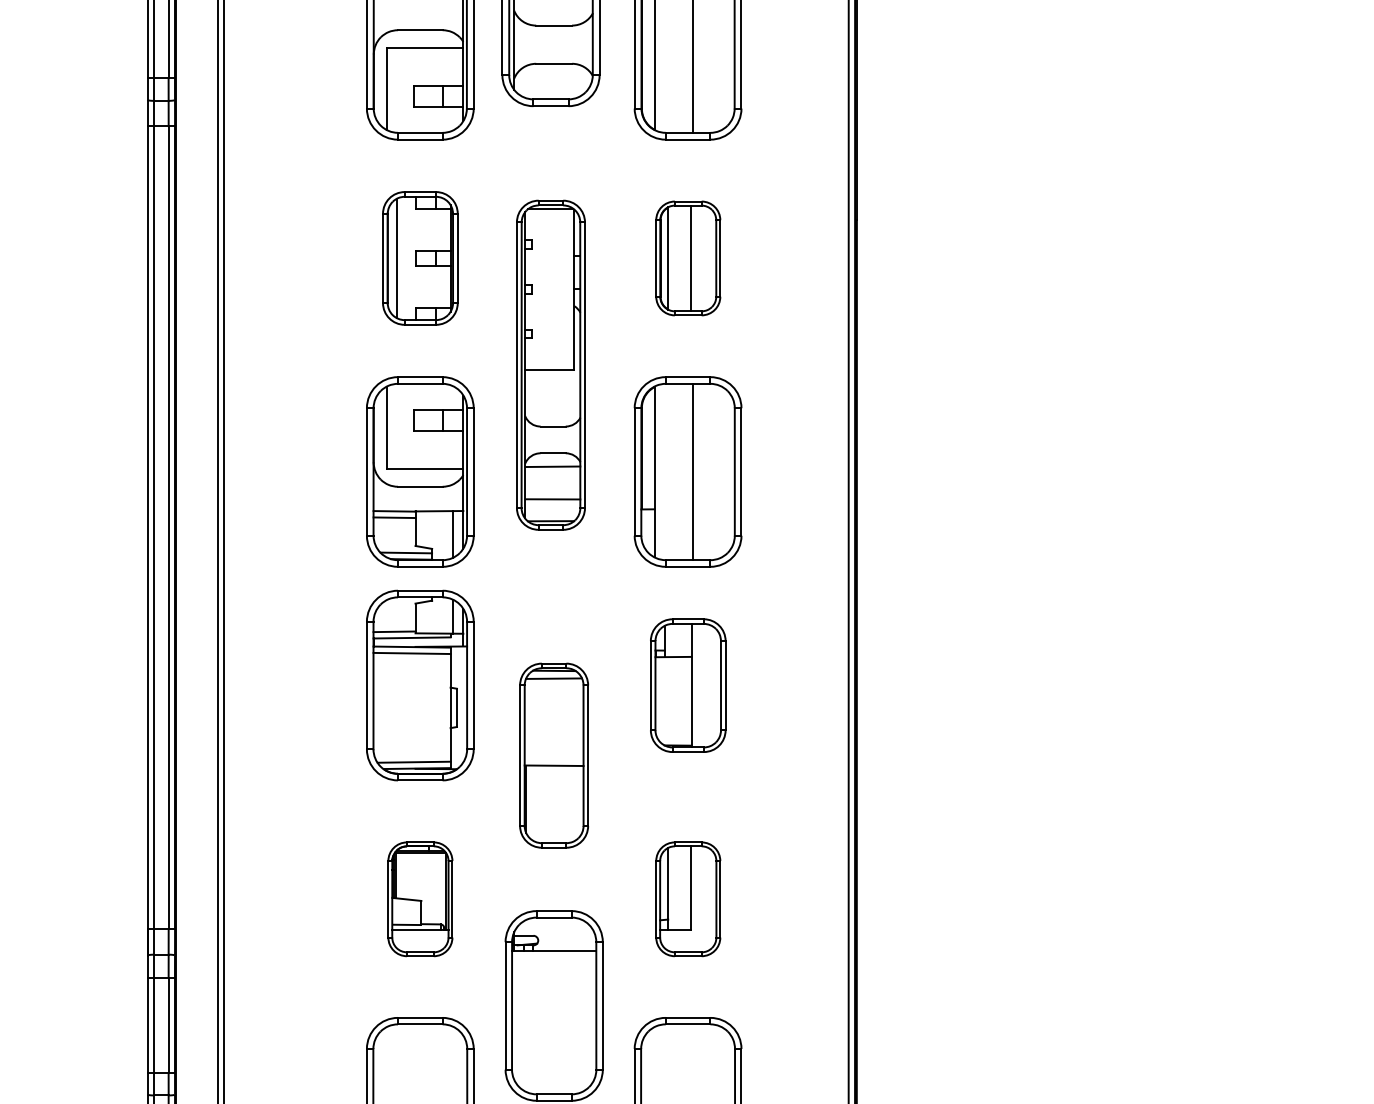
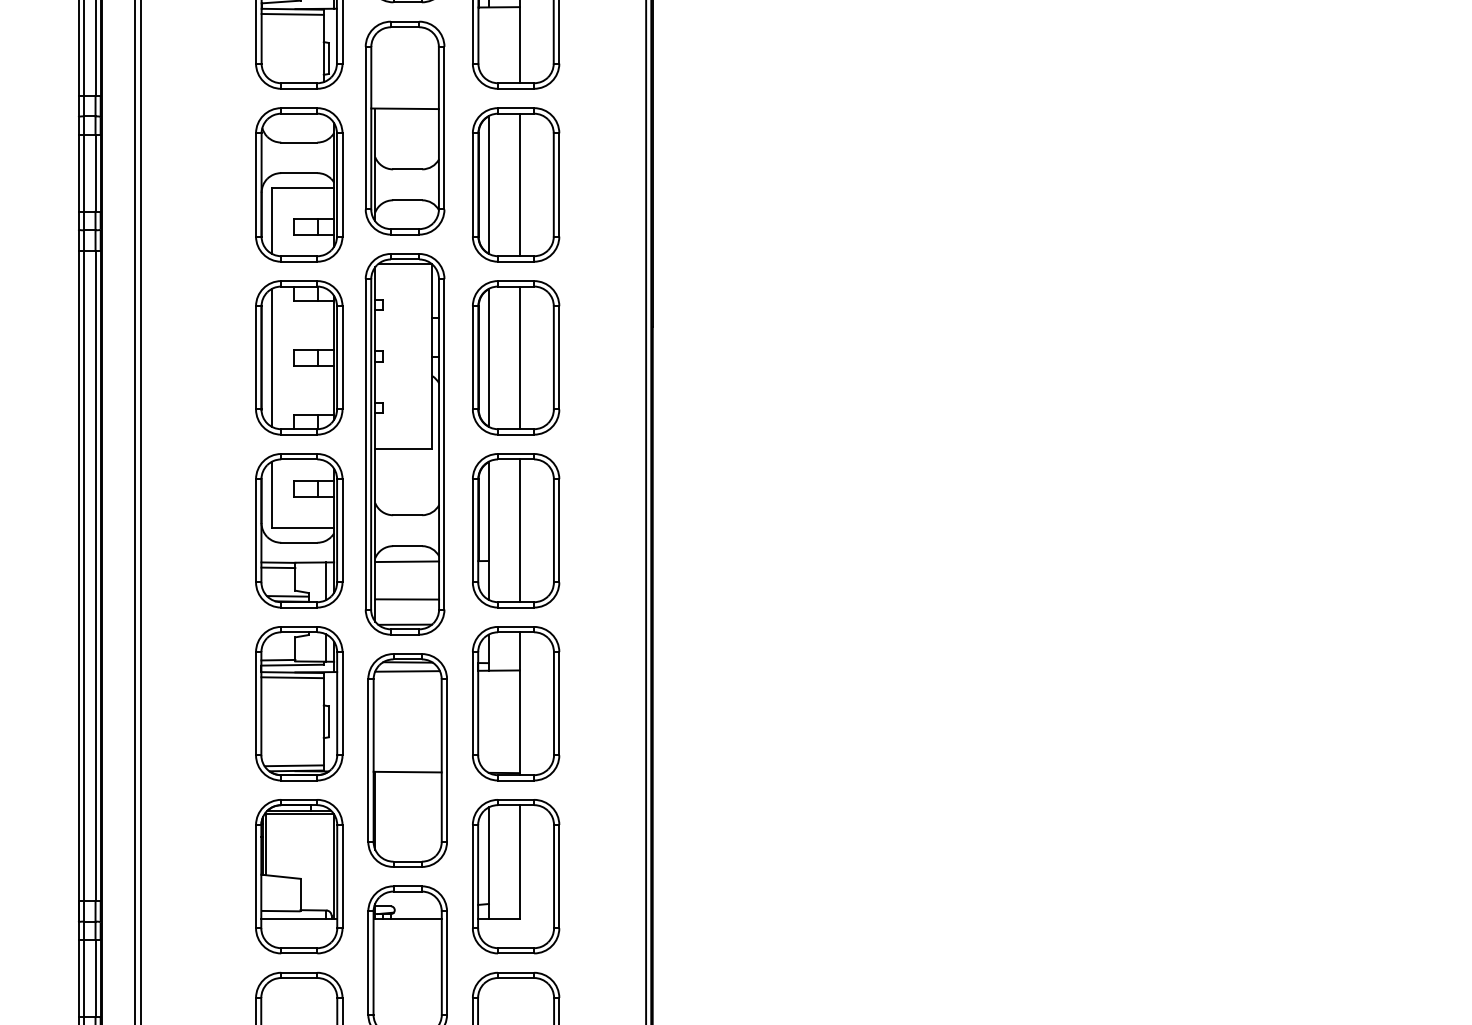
part: (420, 257) -> (299, 357), size x1.43
part: (688, 257) -> (516, 357), size x1.67
part: (550, 365) -> (404, 444), size x1.43
part: (688, 685) -> (516, 703), size x1.43
part: (553, 755) -> (407, 760), size x1.43
part: (420, 898) -> (299, 876), size x1.67
part: (688, 898) -> (516, 876), size x1.67

